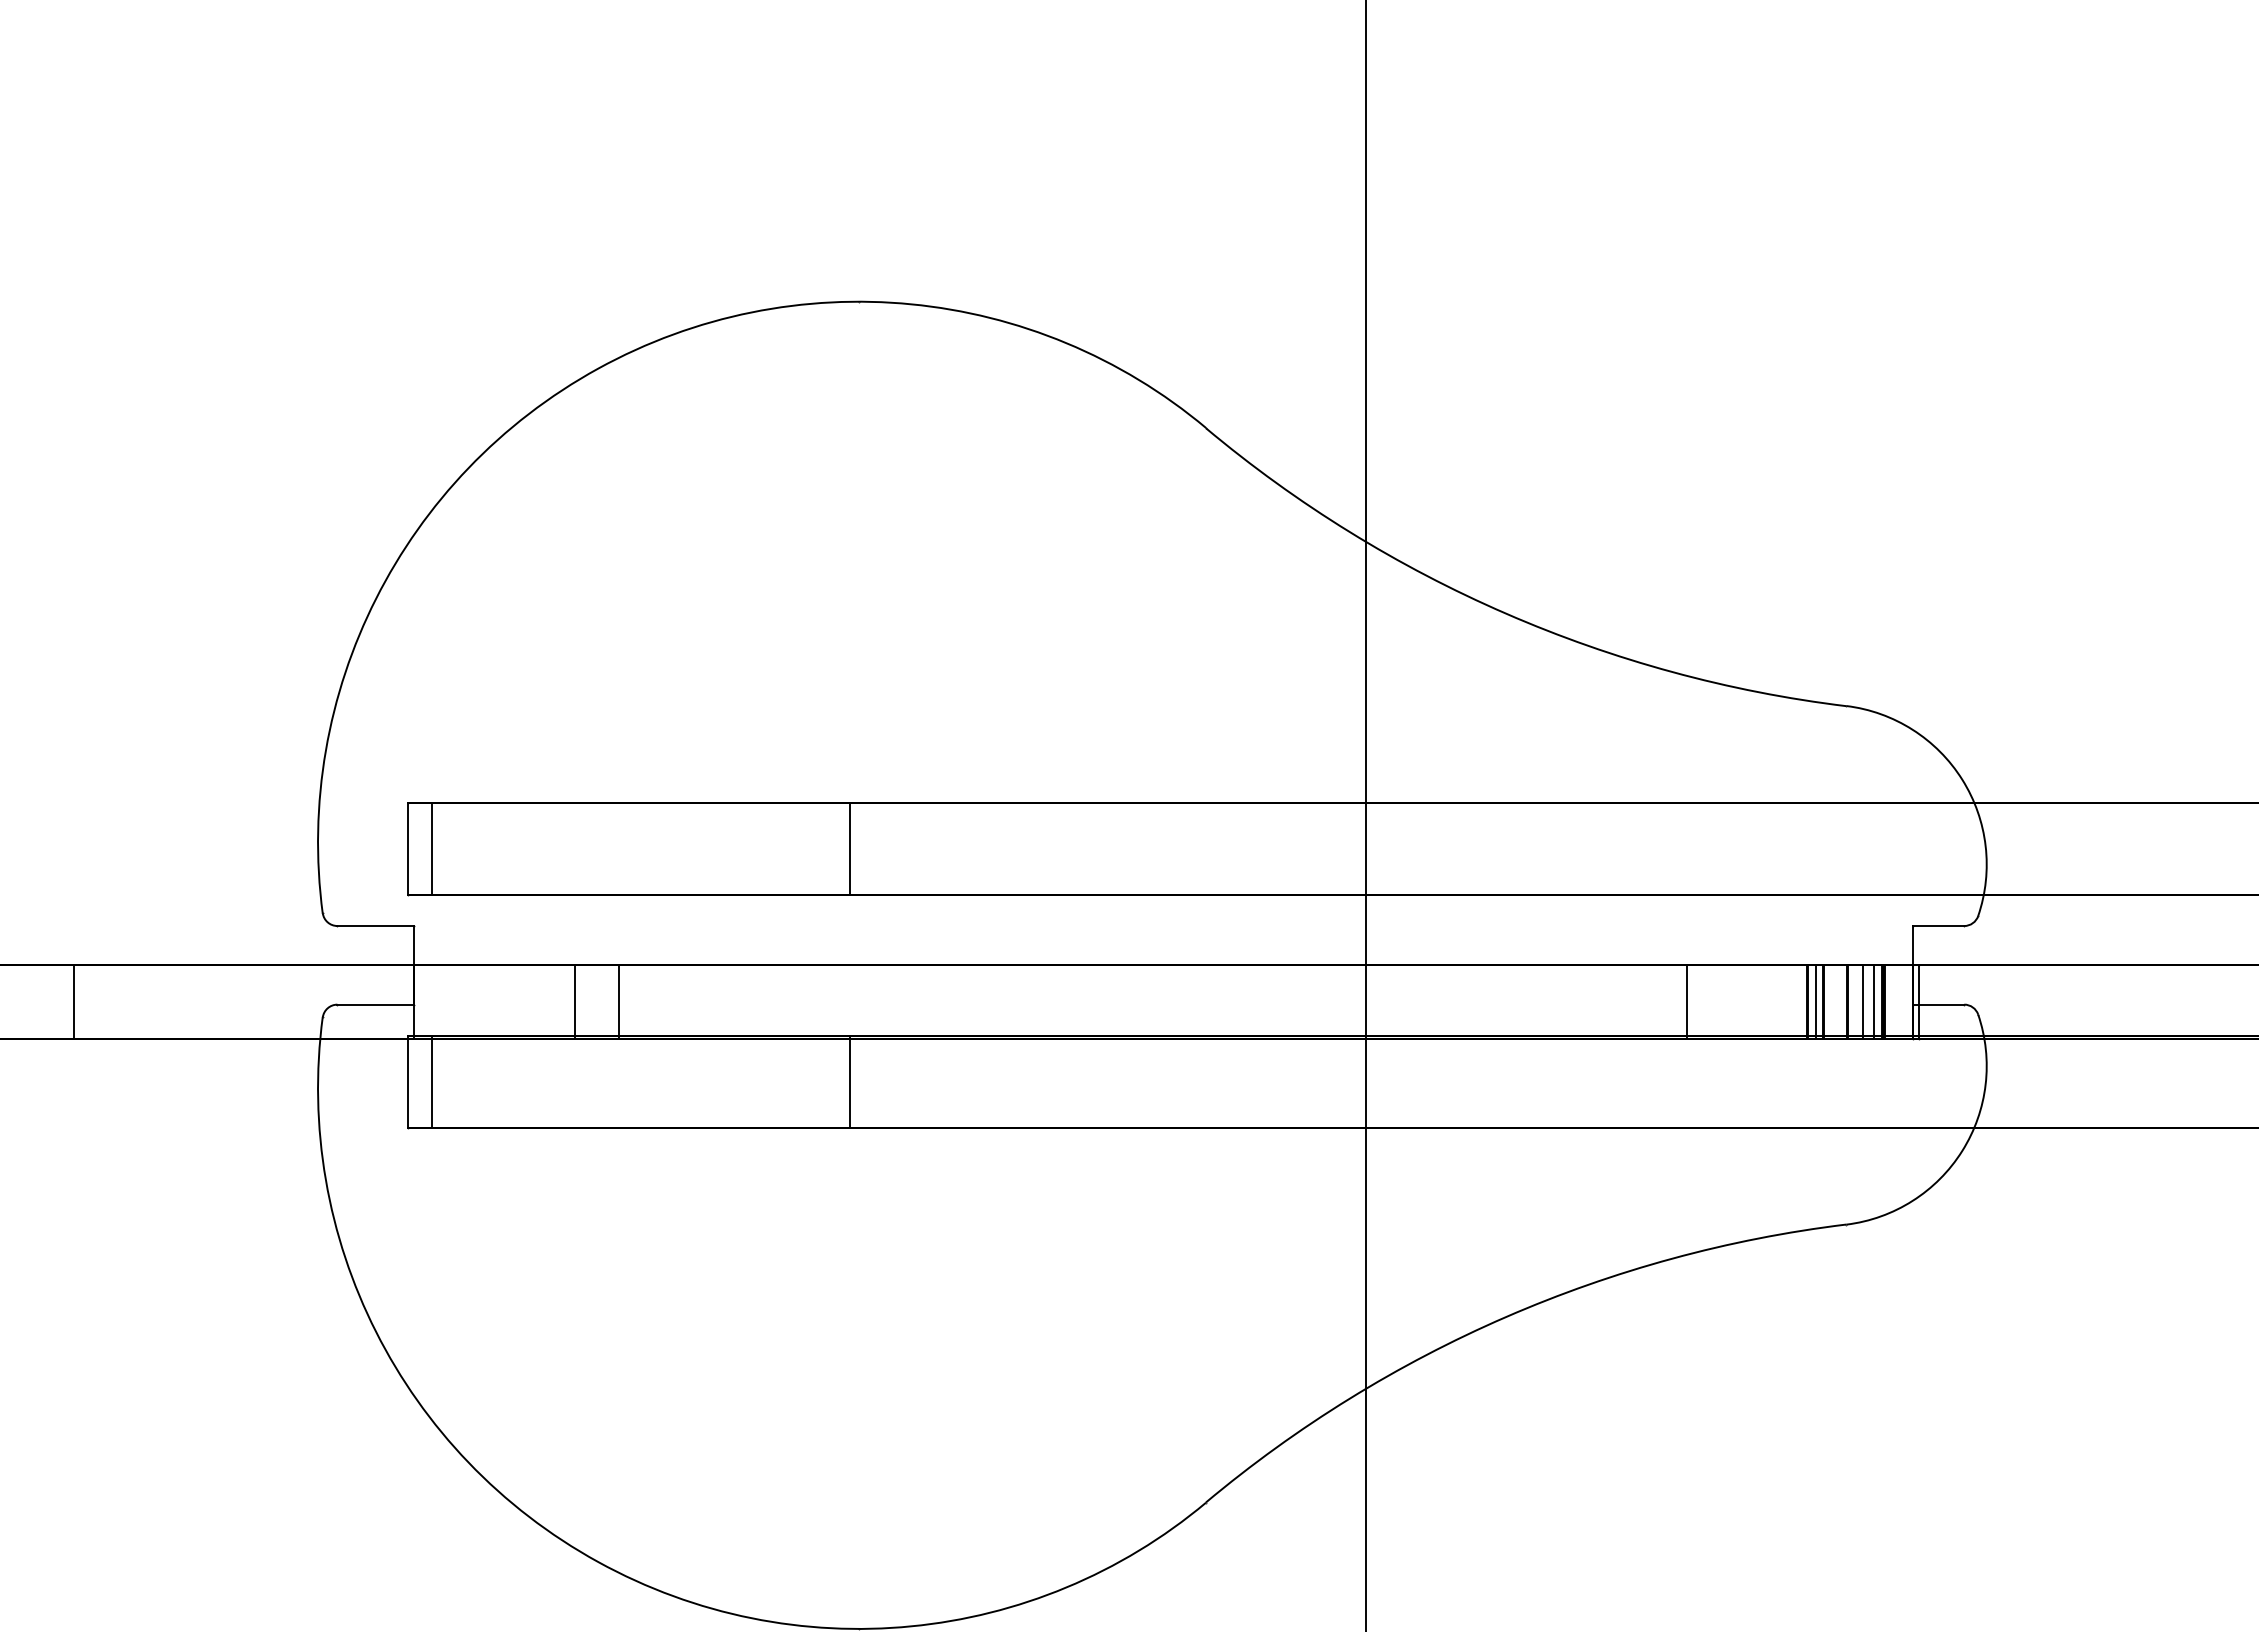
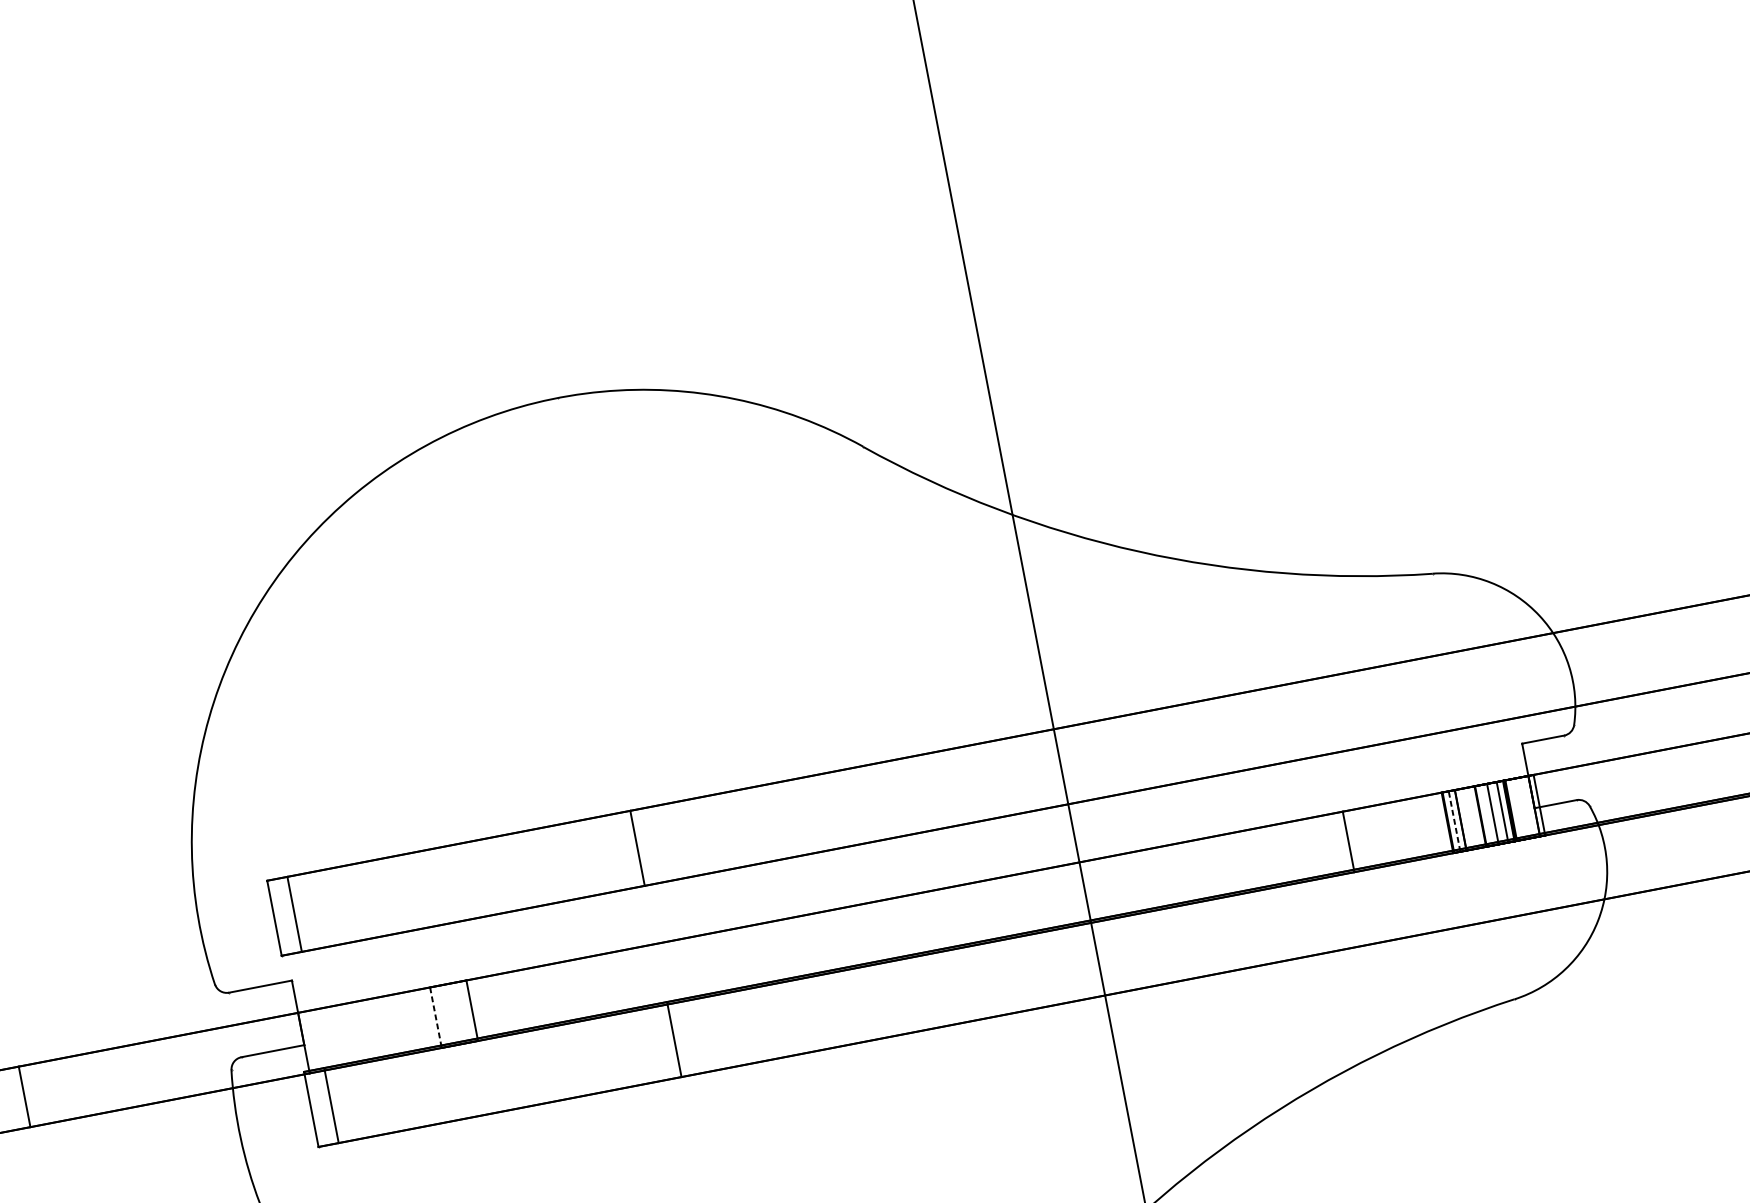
line: (574, 1002) -> (435, 1017), solid -> dashed
line: (1815, 1002) -> (1454, 821), solid -> dashed

